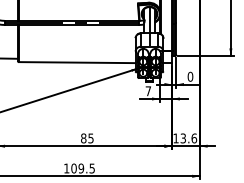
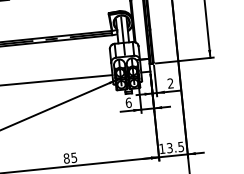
text: (190, 76) -> (170, 83), 0 -> 2
text: (148, 91) -> (128, 103), 7 -> 6
text: (194, 138) -> (181, 146), 13.6 -> 13.5

